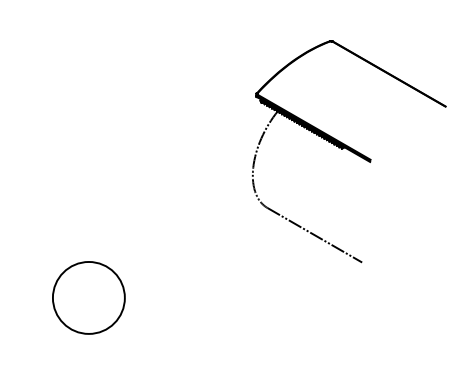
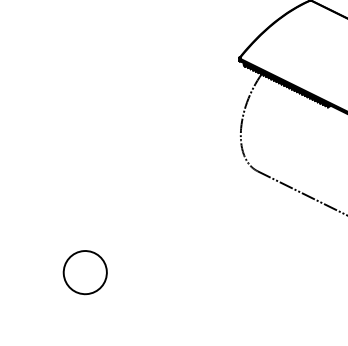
circle: (88, 297) -> (84, 272), size x0.6

